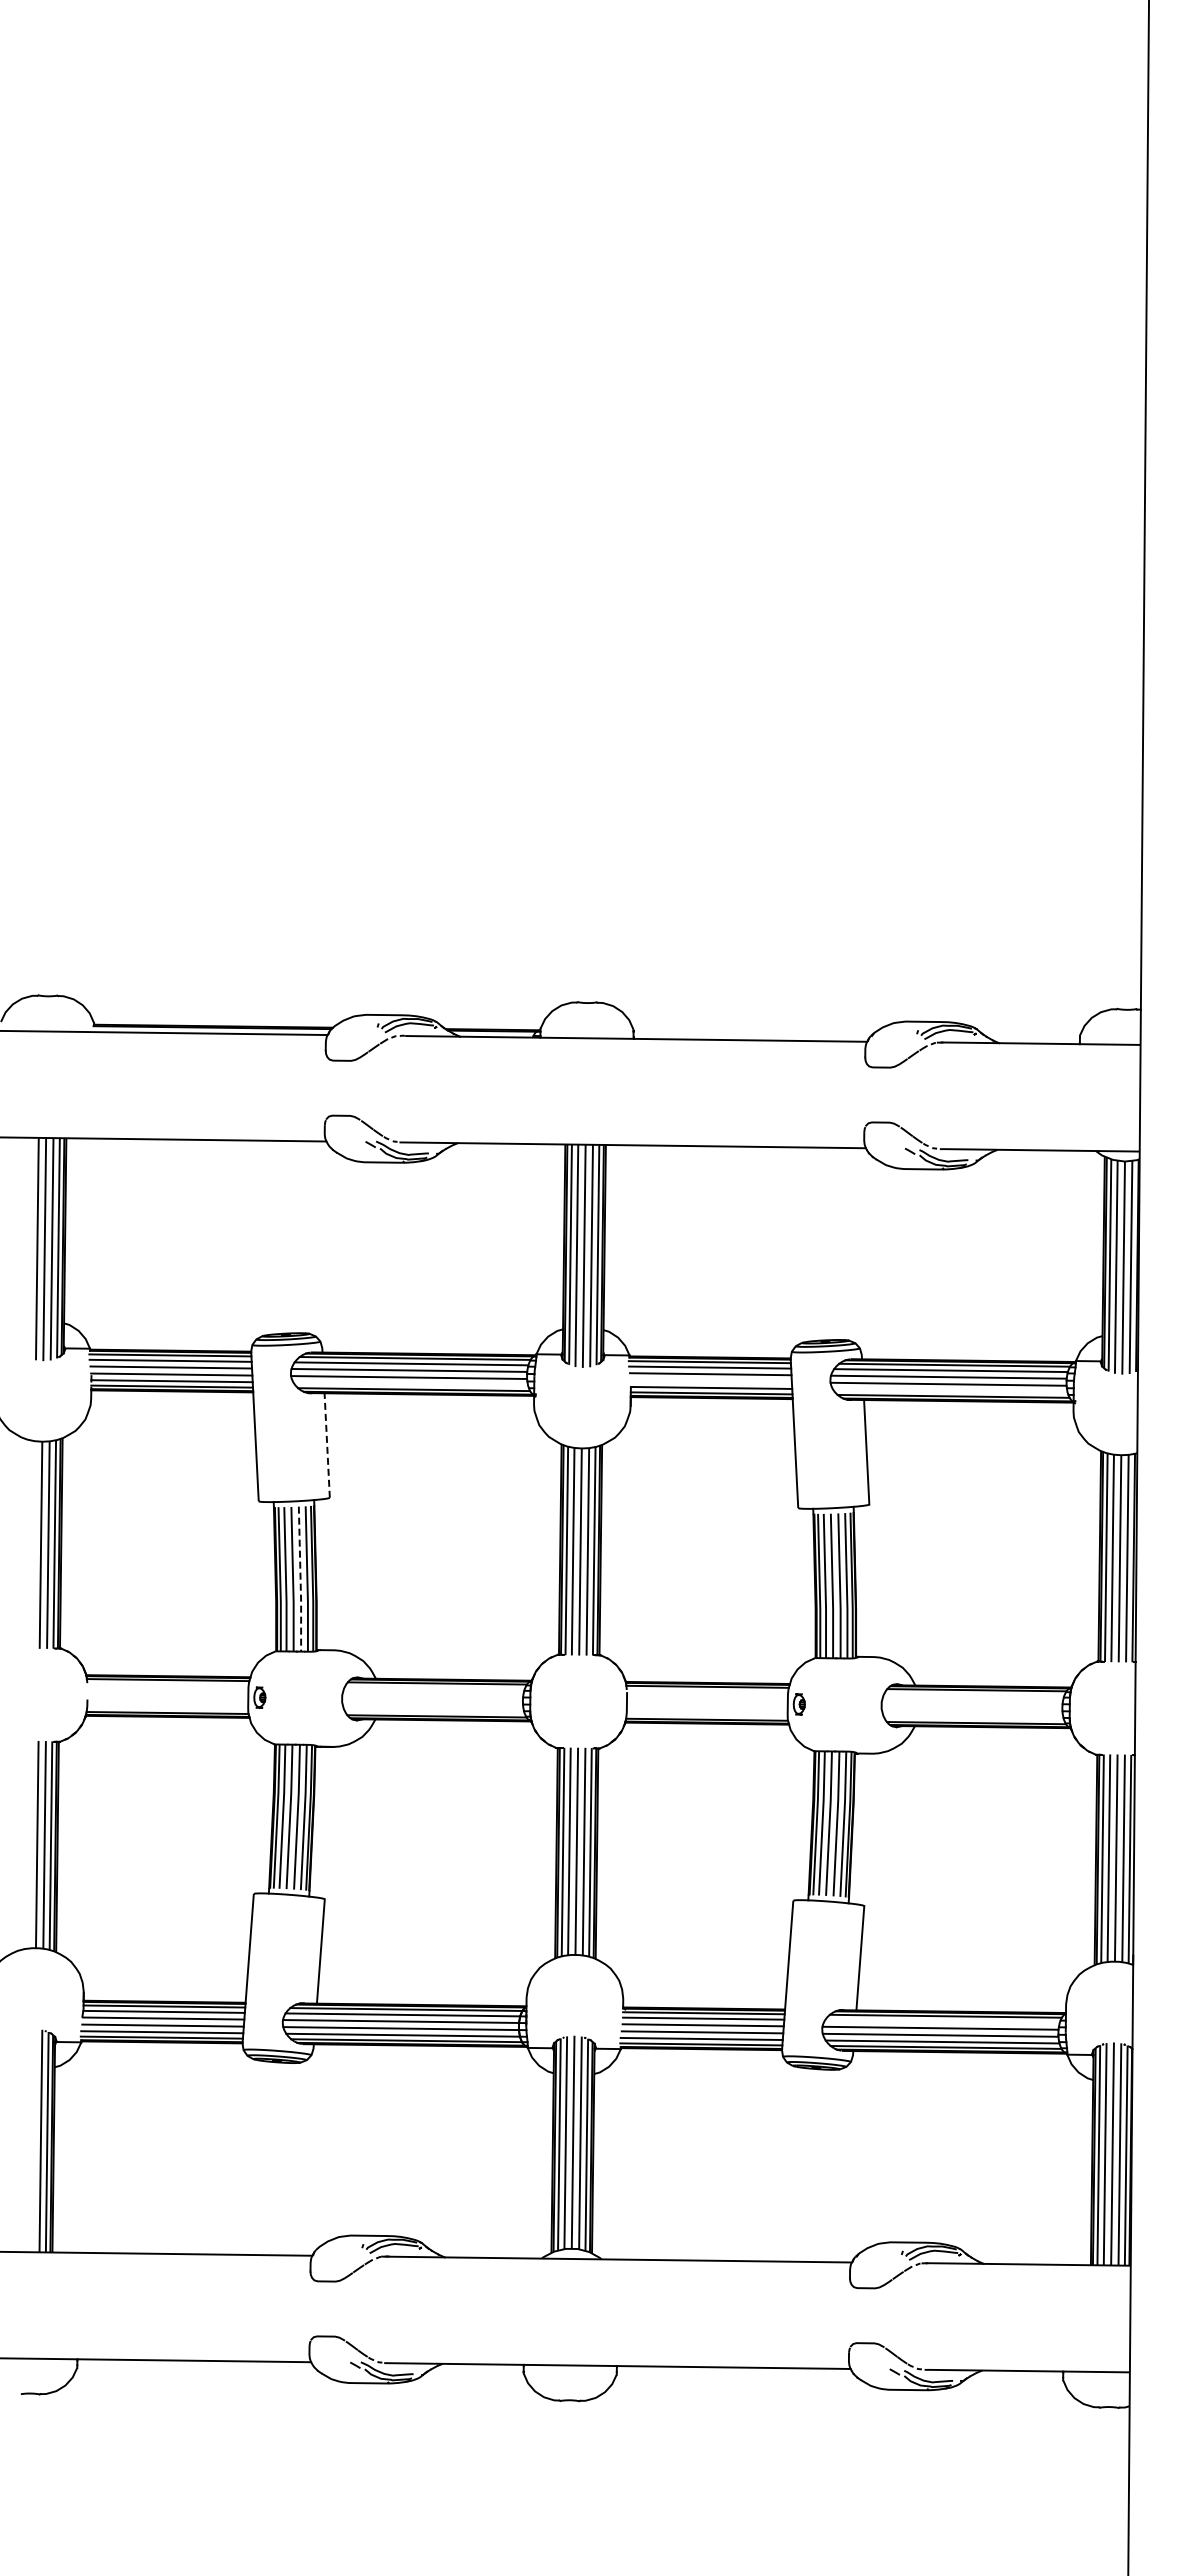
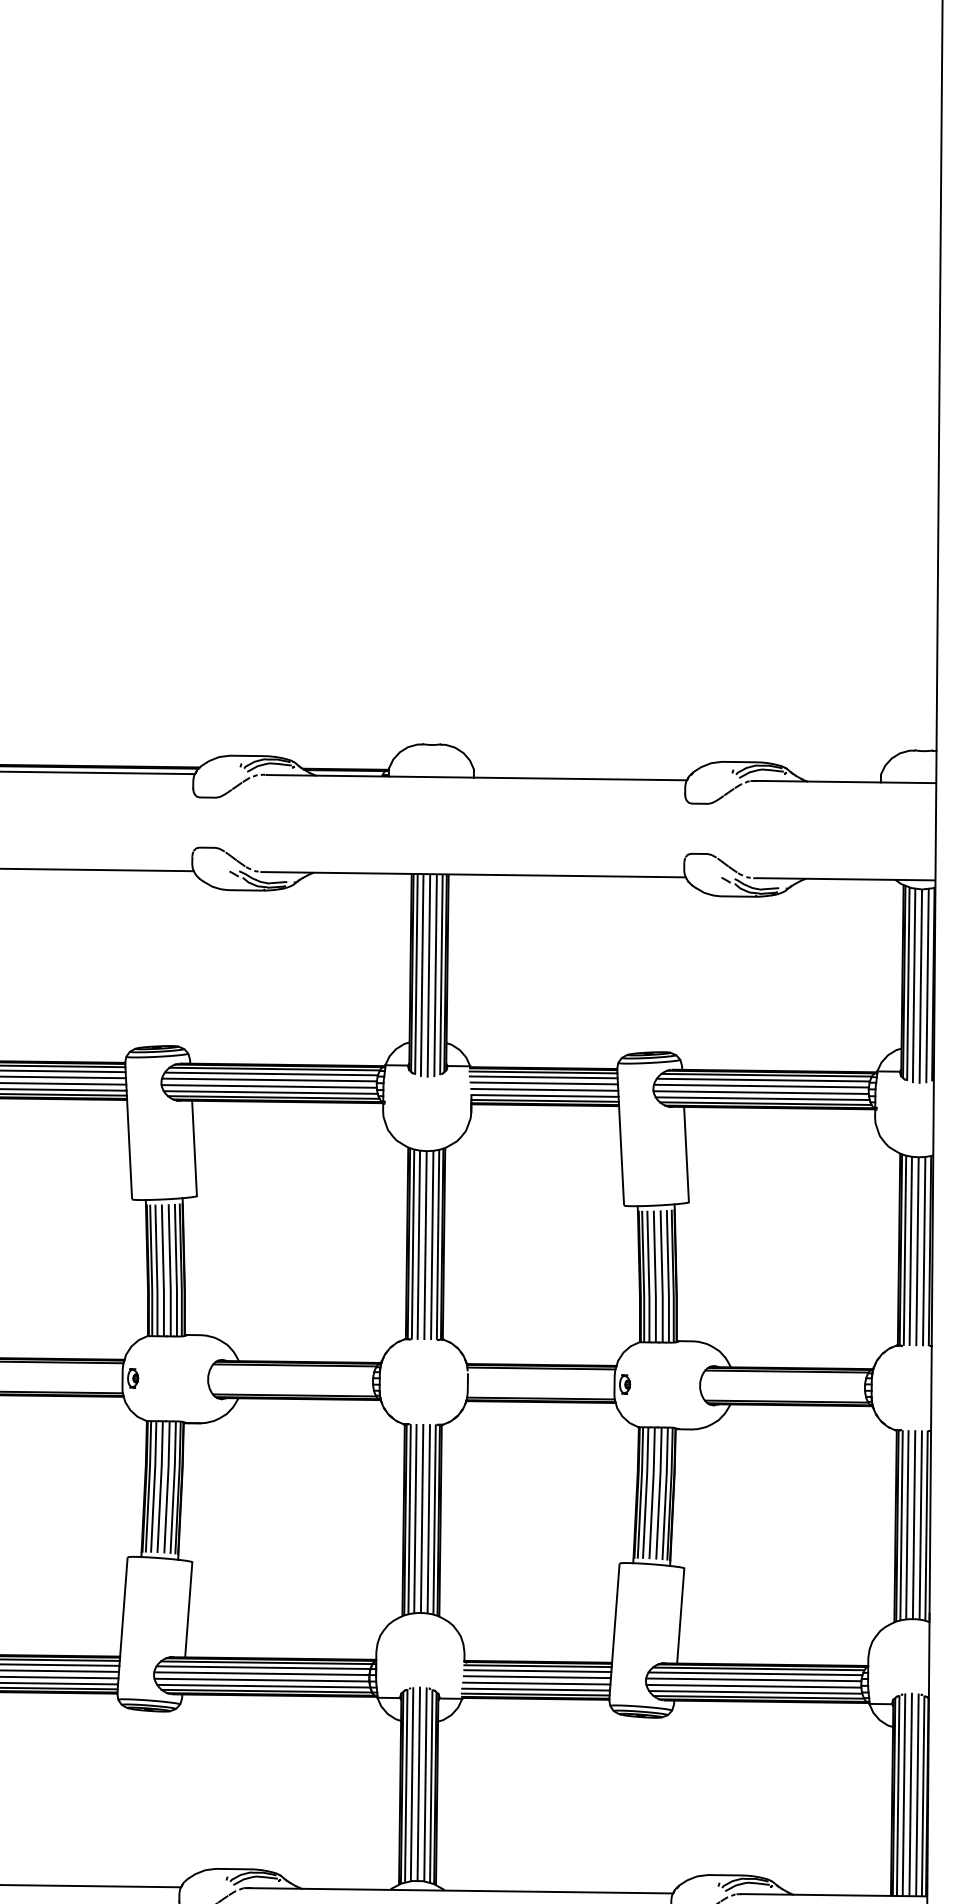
line: (710, 1381) -> (544, 1090), added
line: (410, 1383) -> (270, 1091), added
line: (950, 1390) -> (762, 1098), added
line: (327, 1445) -> (194, 1148), dashed -> solid
line: (300, 1580) -> (170, 1271), dashed -> solid
line: (942, 2021) -> (755, 1673), added

